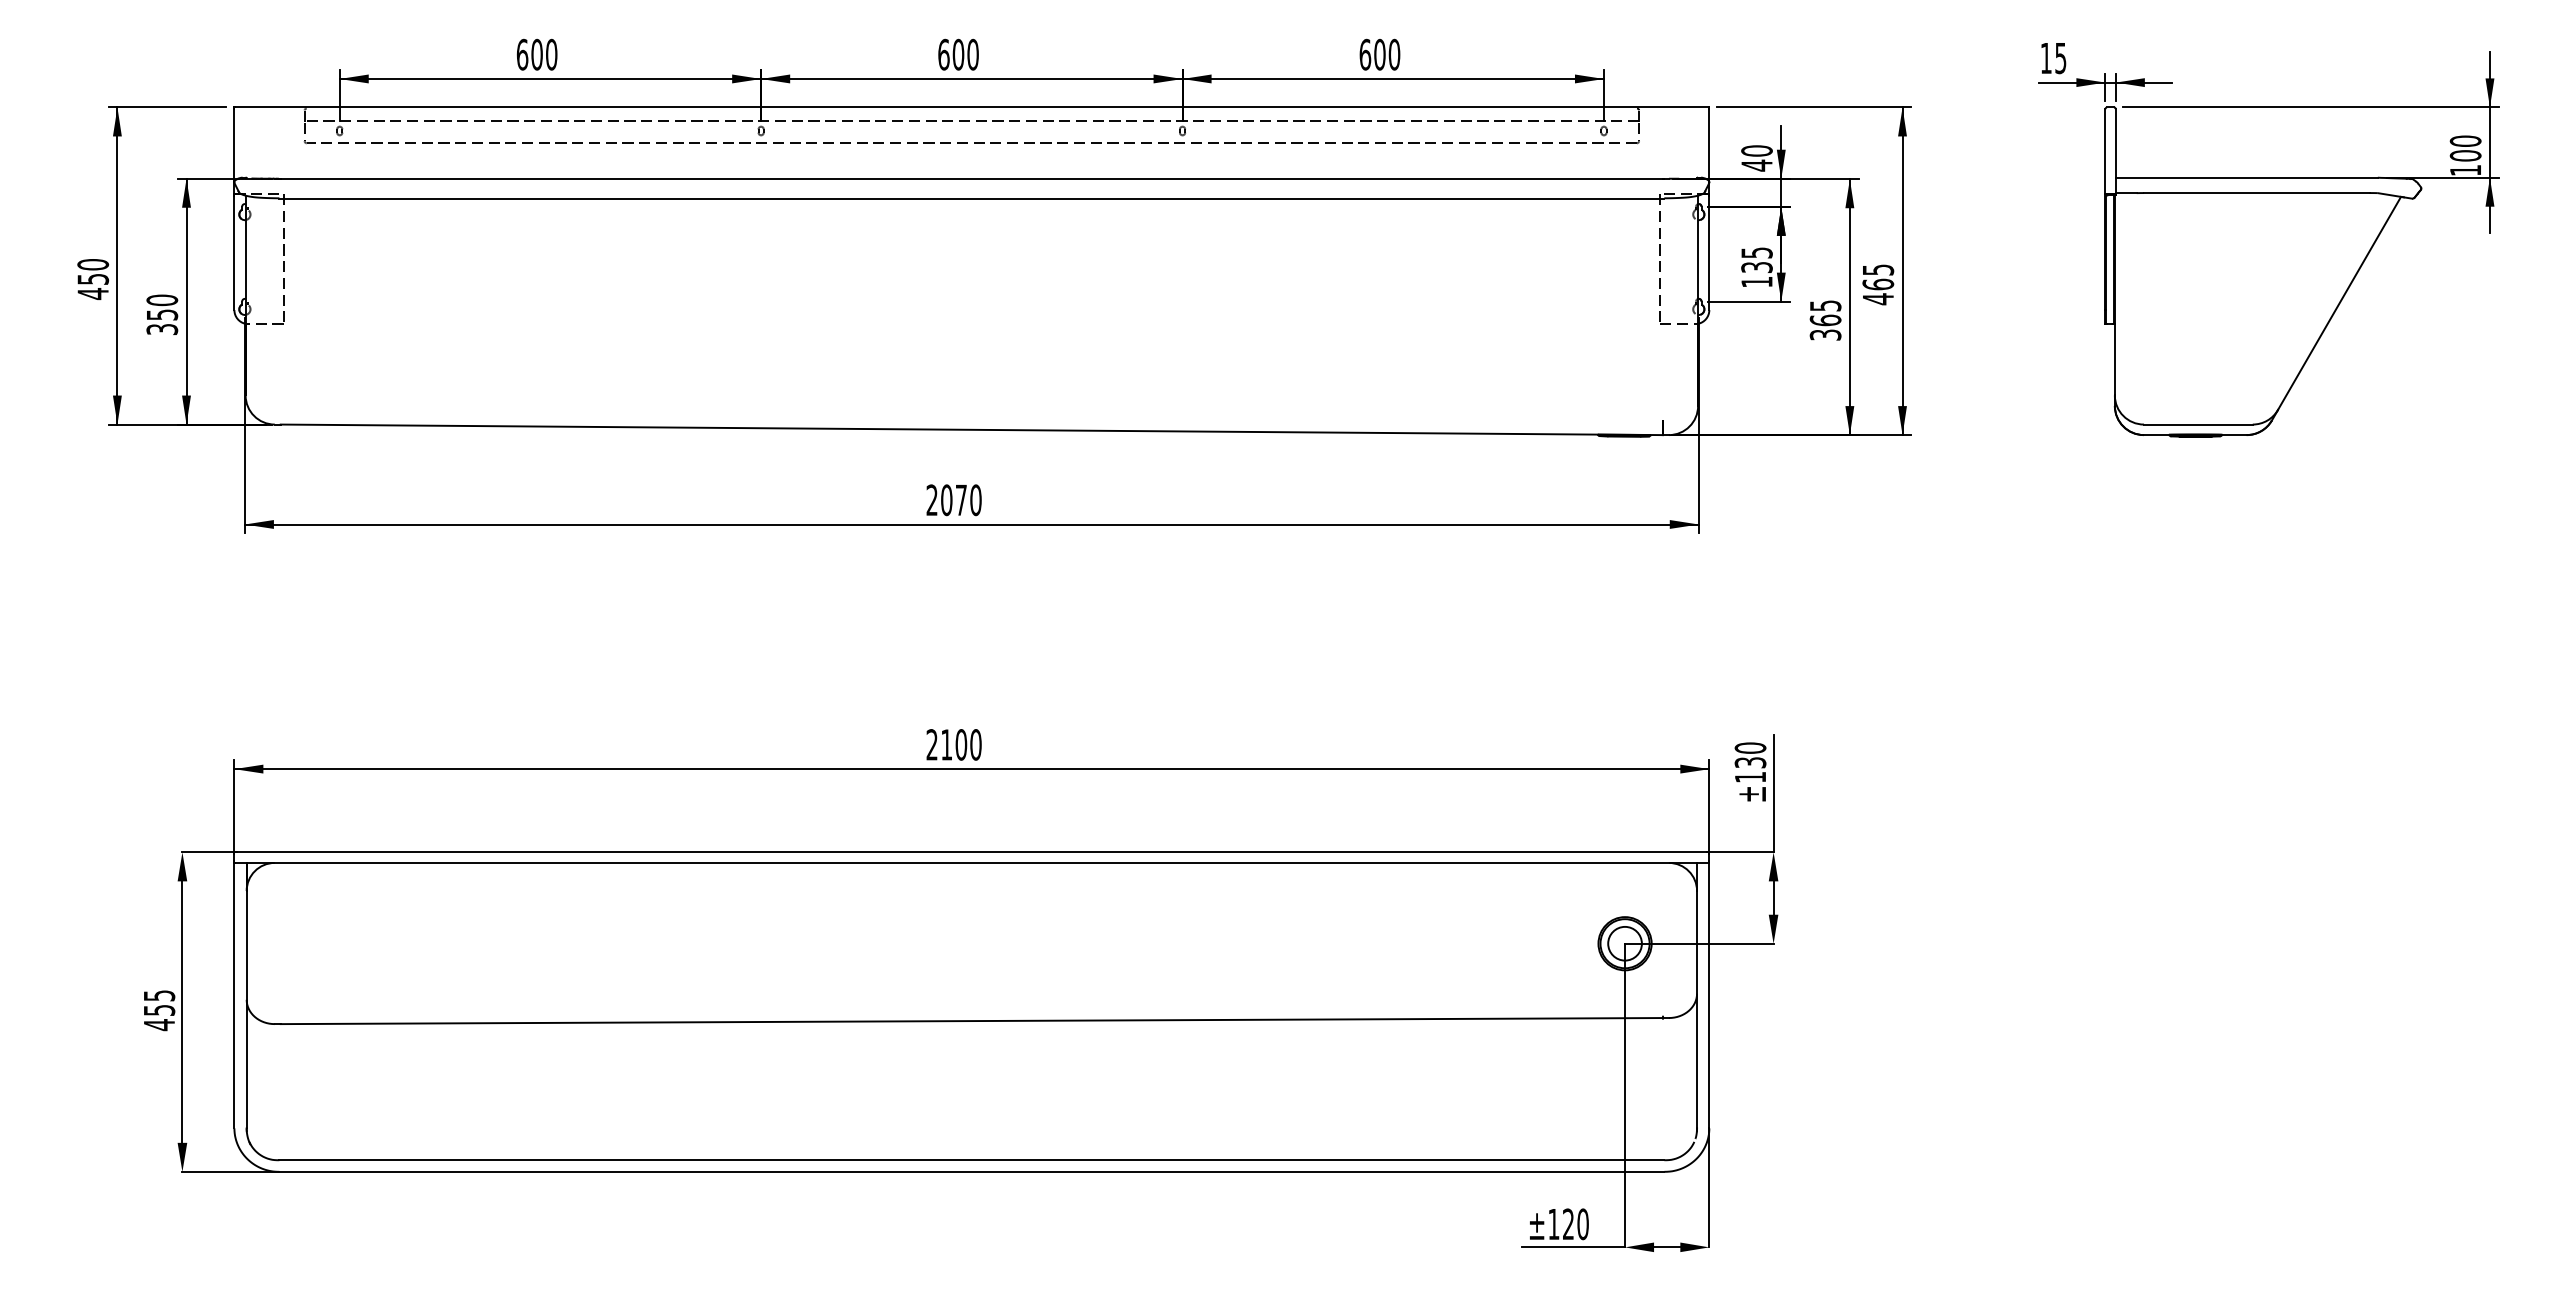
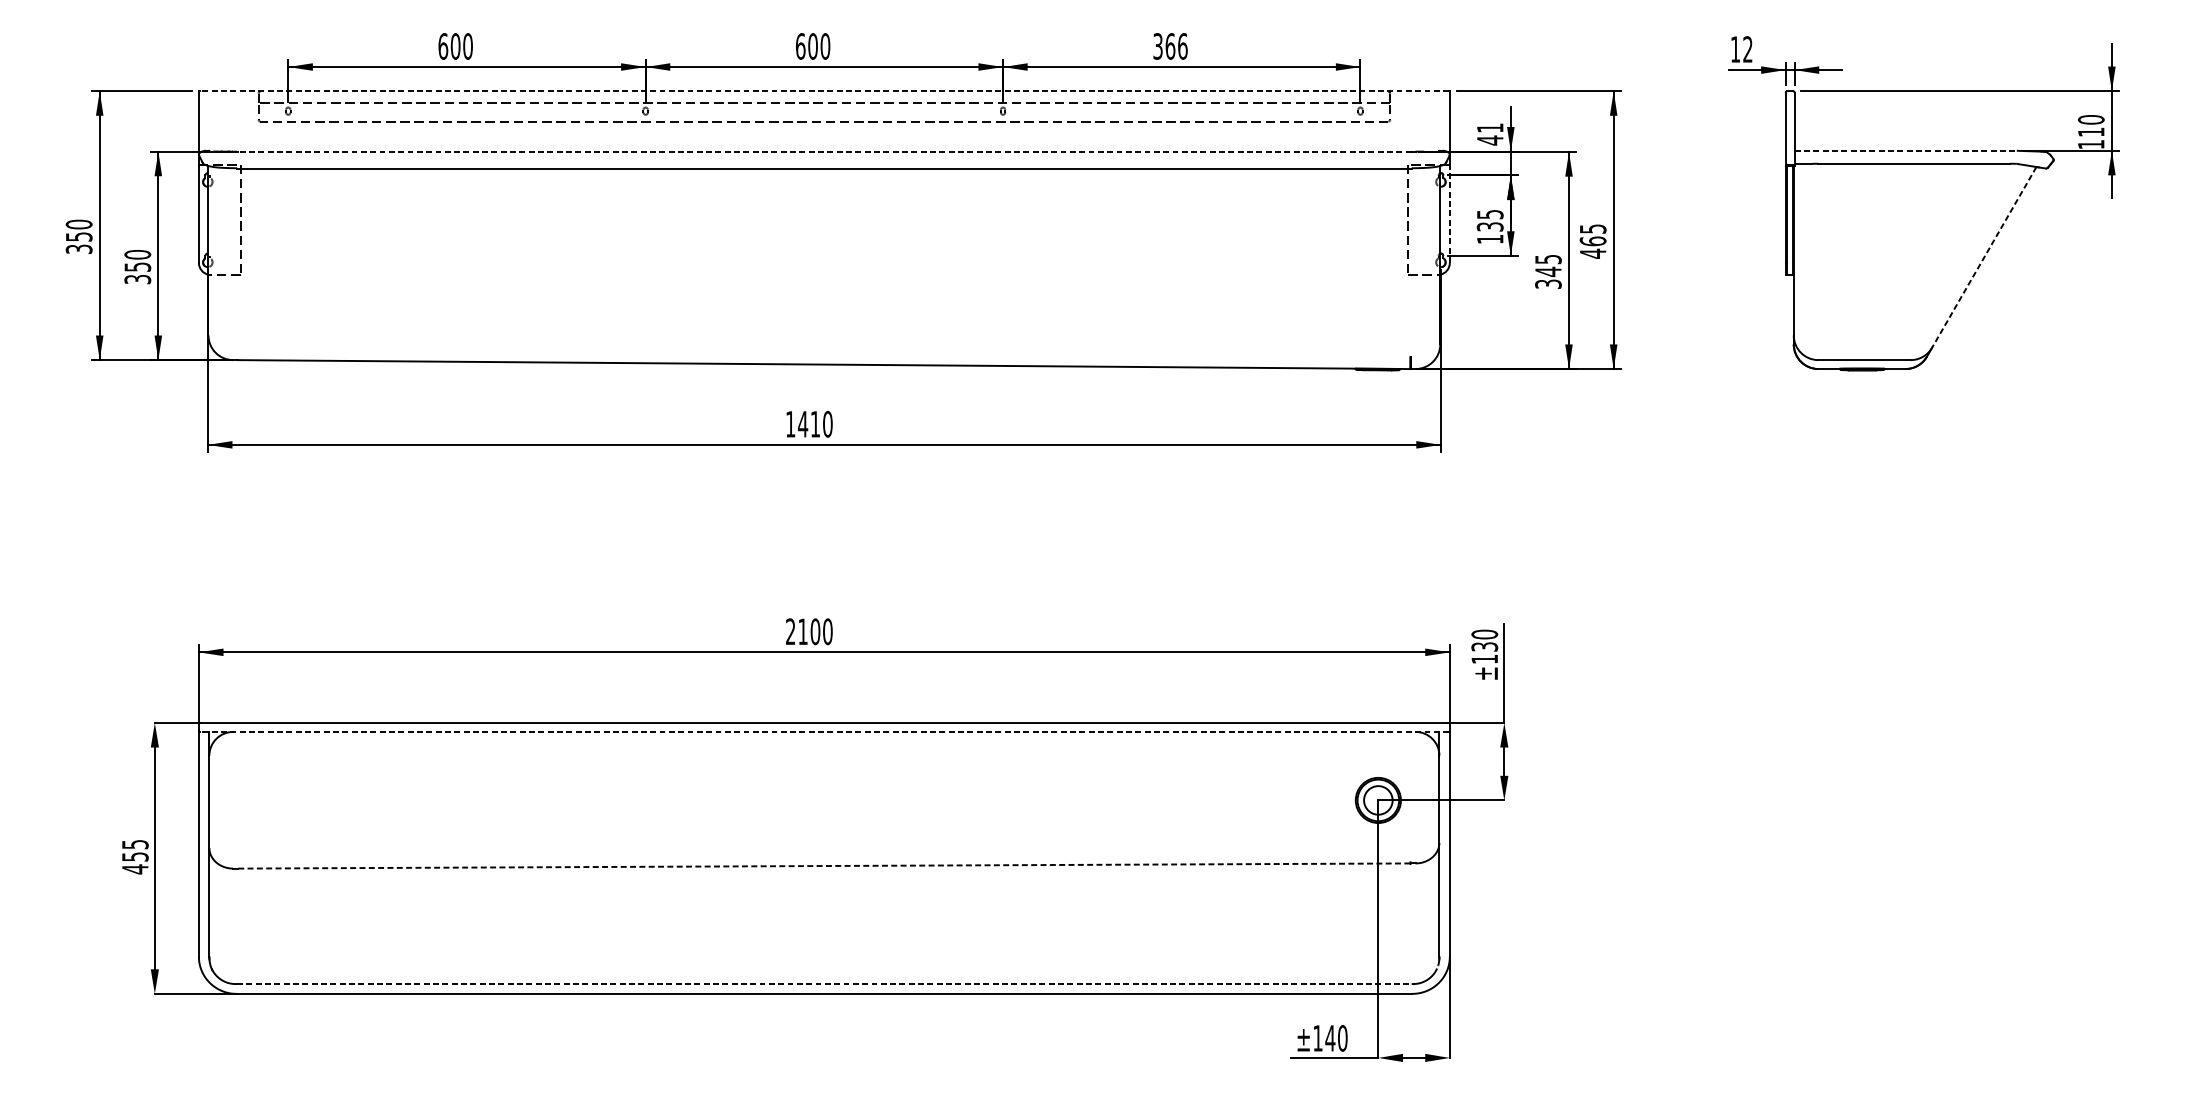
text: (1379, 54) -> (1170, 46), 600 -> 366
text: (2060, 58) -> (1747, 49), 15 -> 12
line: (971, 107) -> (824, 91), solid -> dashed
text: (1756, 150) -> (1489, 127), 40 -> 41
text: (2465, 155) -> (2091, 131), 100 -> 110
line: (2246, 177) -> (1905, 150), solid -> dashed
line: (971, 178) -> (824, 151), solid -> dashed
line: (1709, 253) -> (1449, 215), solid -> dashed
text: (93, 294) -> (79, 249), 450 -> 350
line: (2339, 303) -> (1984, 257), solid -> dashed
text: (1825, 320) -> (1548, 271), 365 -> 345
text: (946, 500) -> (802, 424), 2070 -> 1410
line: (971, 862) -> (824, 731), solid -> dashed
line: (972, 1021) -> (824, 866), solid -> dashed
line: (972, 1160) -> (824, 984), solid -> dashed
text: (1568, 1223) -> (1330, 1037), ±120 -> ±140

